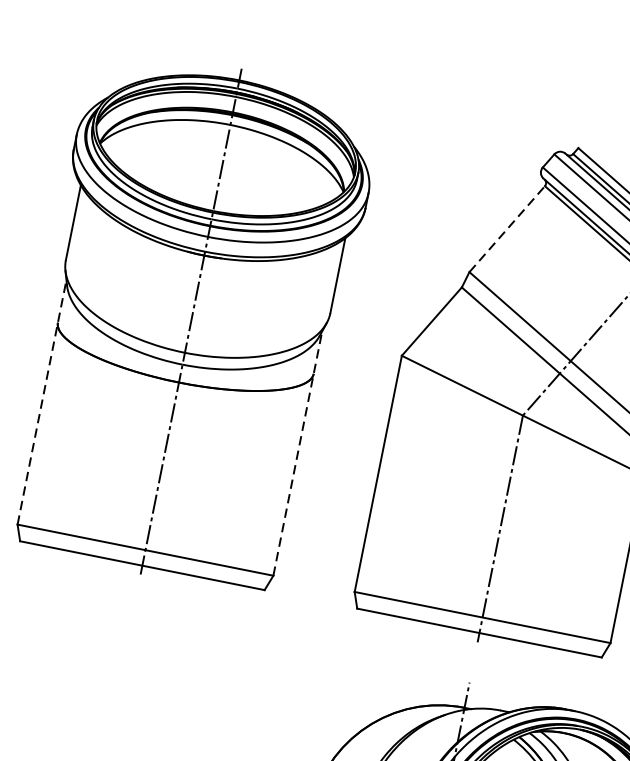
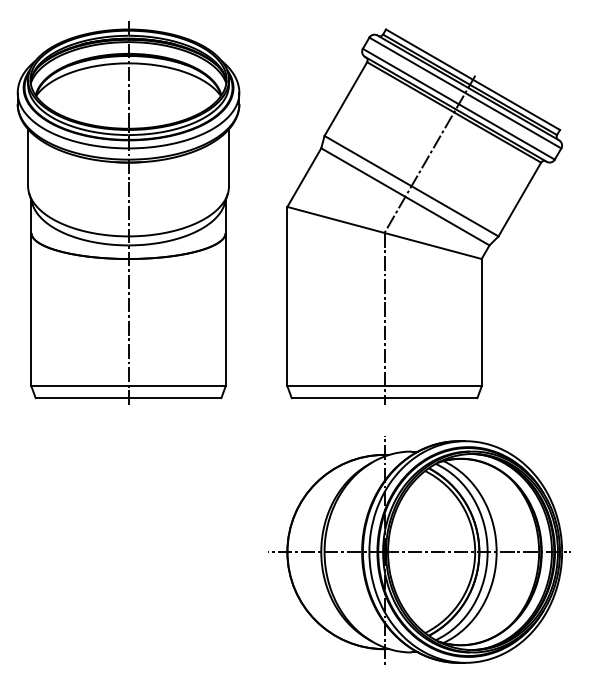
line: (506, 229) -> (345, 99), dashed -> solid
line: (42, 402) -> (31, 293), dashed -> solid
line: (297, 453) -> (225, 293), dashed -> solid

